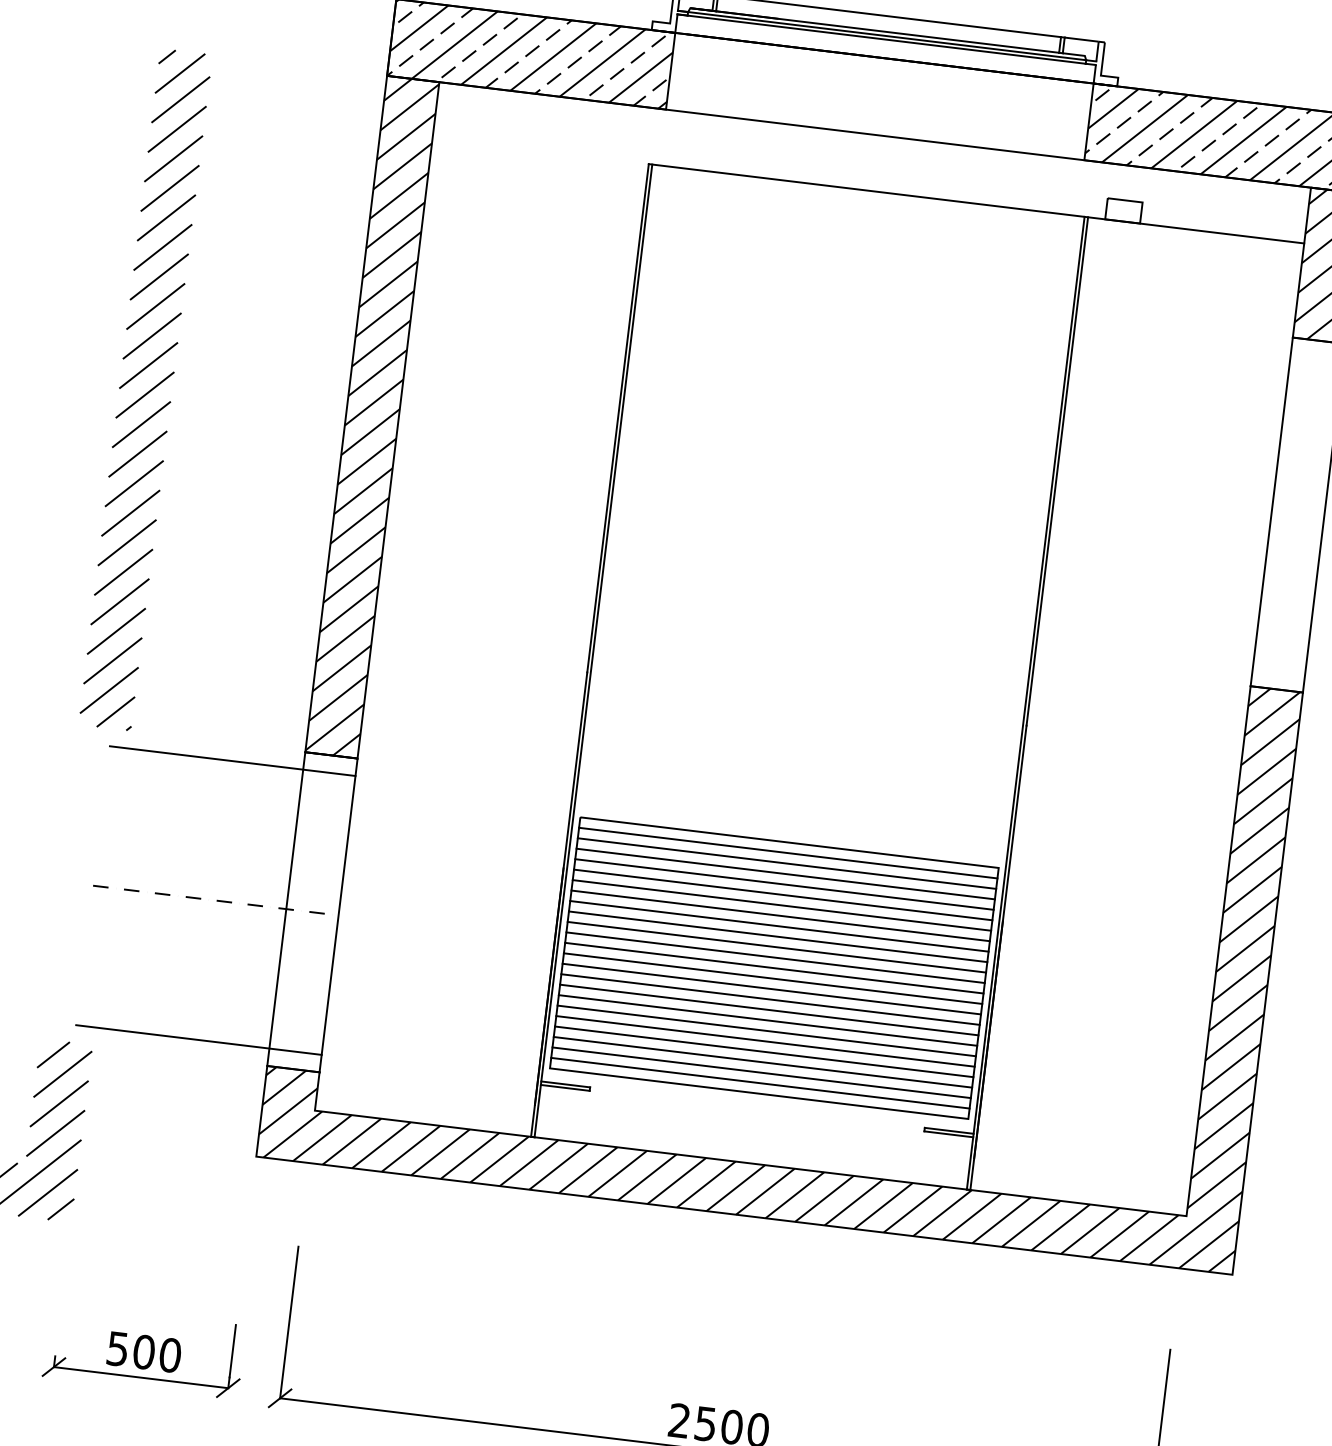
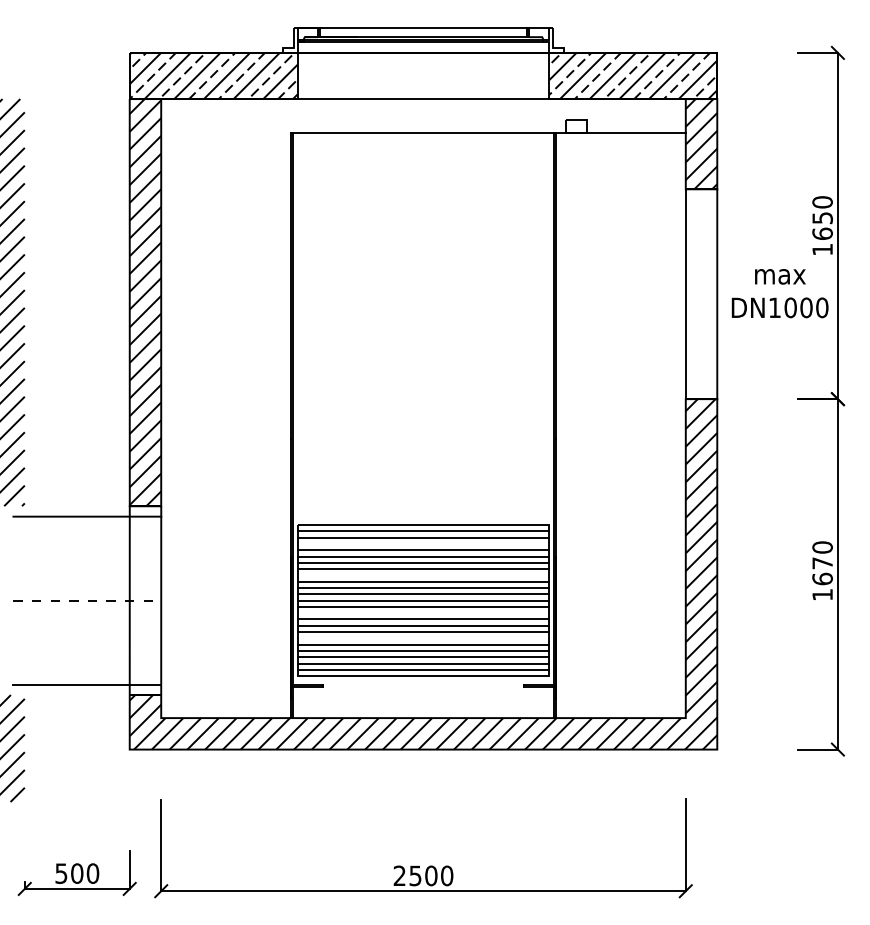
line: (785, 873) -> (423, 543), removed
line: (779, 926) -> (423, 575), removed
line: (771, 989) -> (423, 613), removed
line: (766, 1031) -> (423, 638), removed

